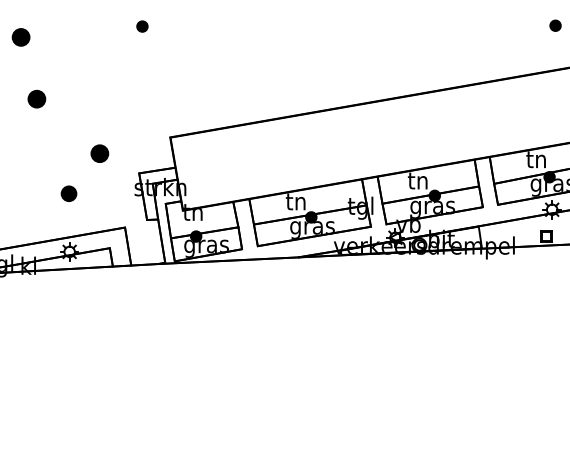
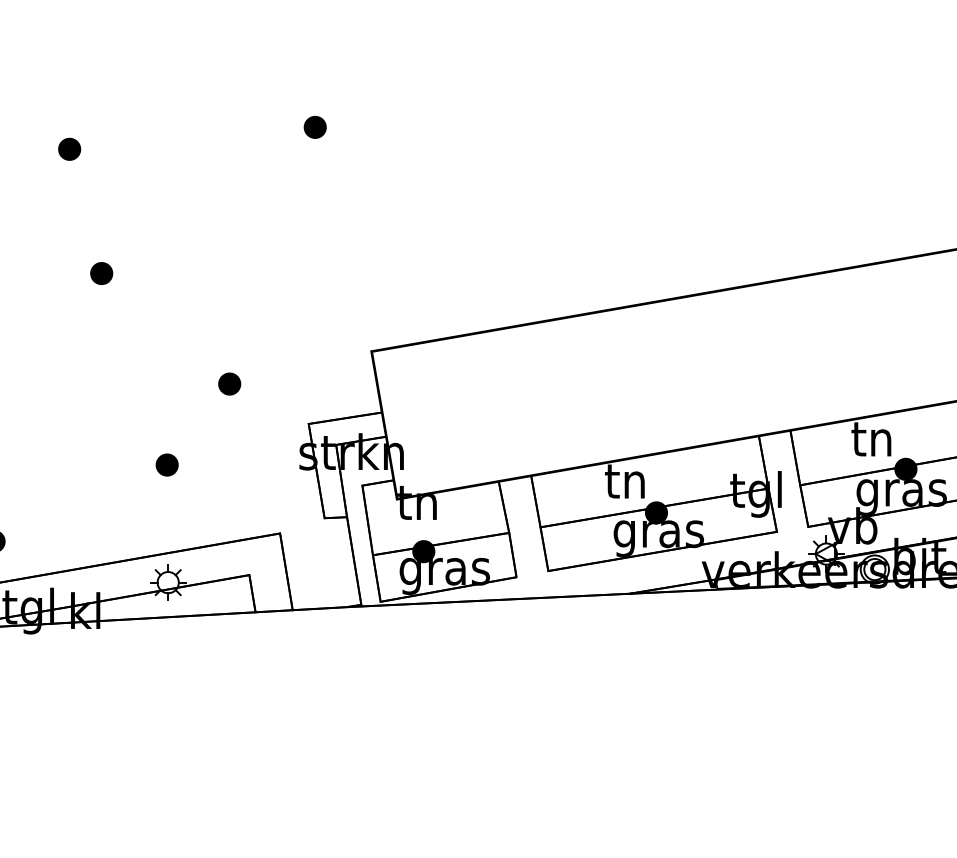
part: (20, 37) -> (68, 149), size x0.62
part: (36, 98) -> (101, 272), size x0.62
part: (100, 153) -> (230, 383), size x0.62
part: (69, 193) -> (167, 464), size x0.71

